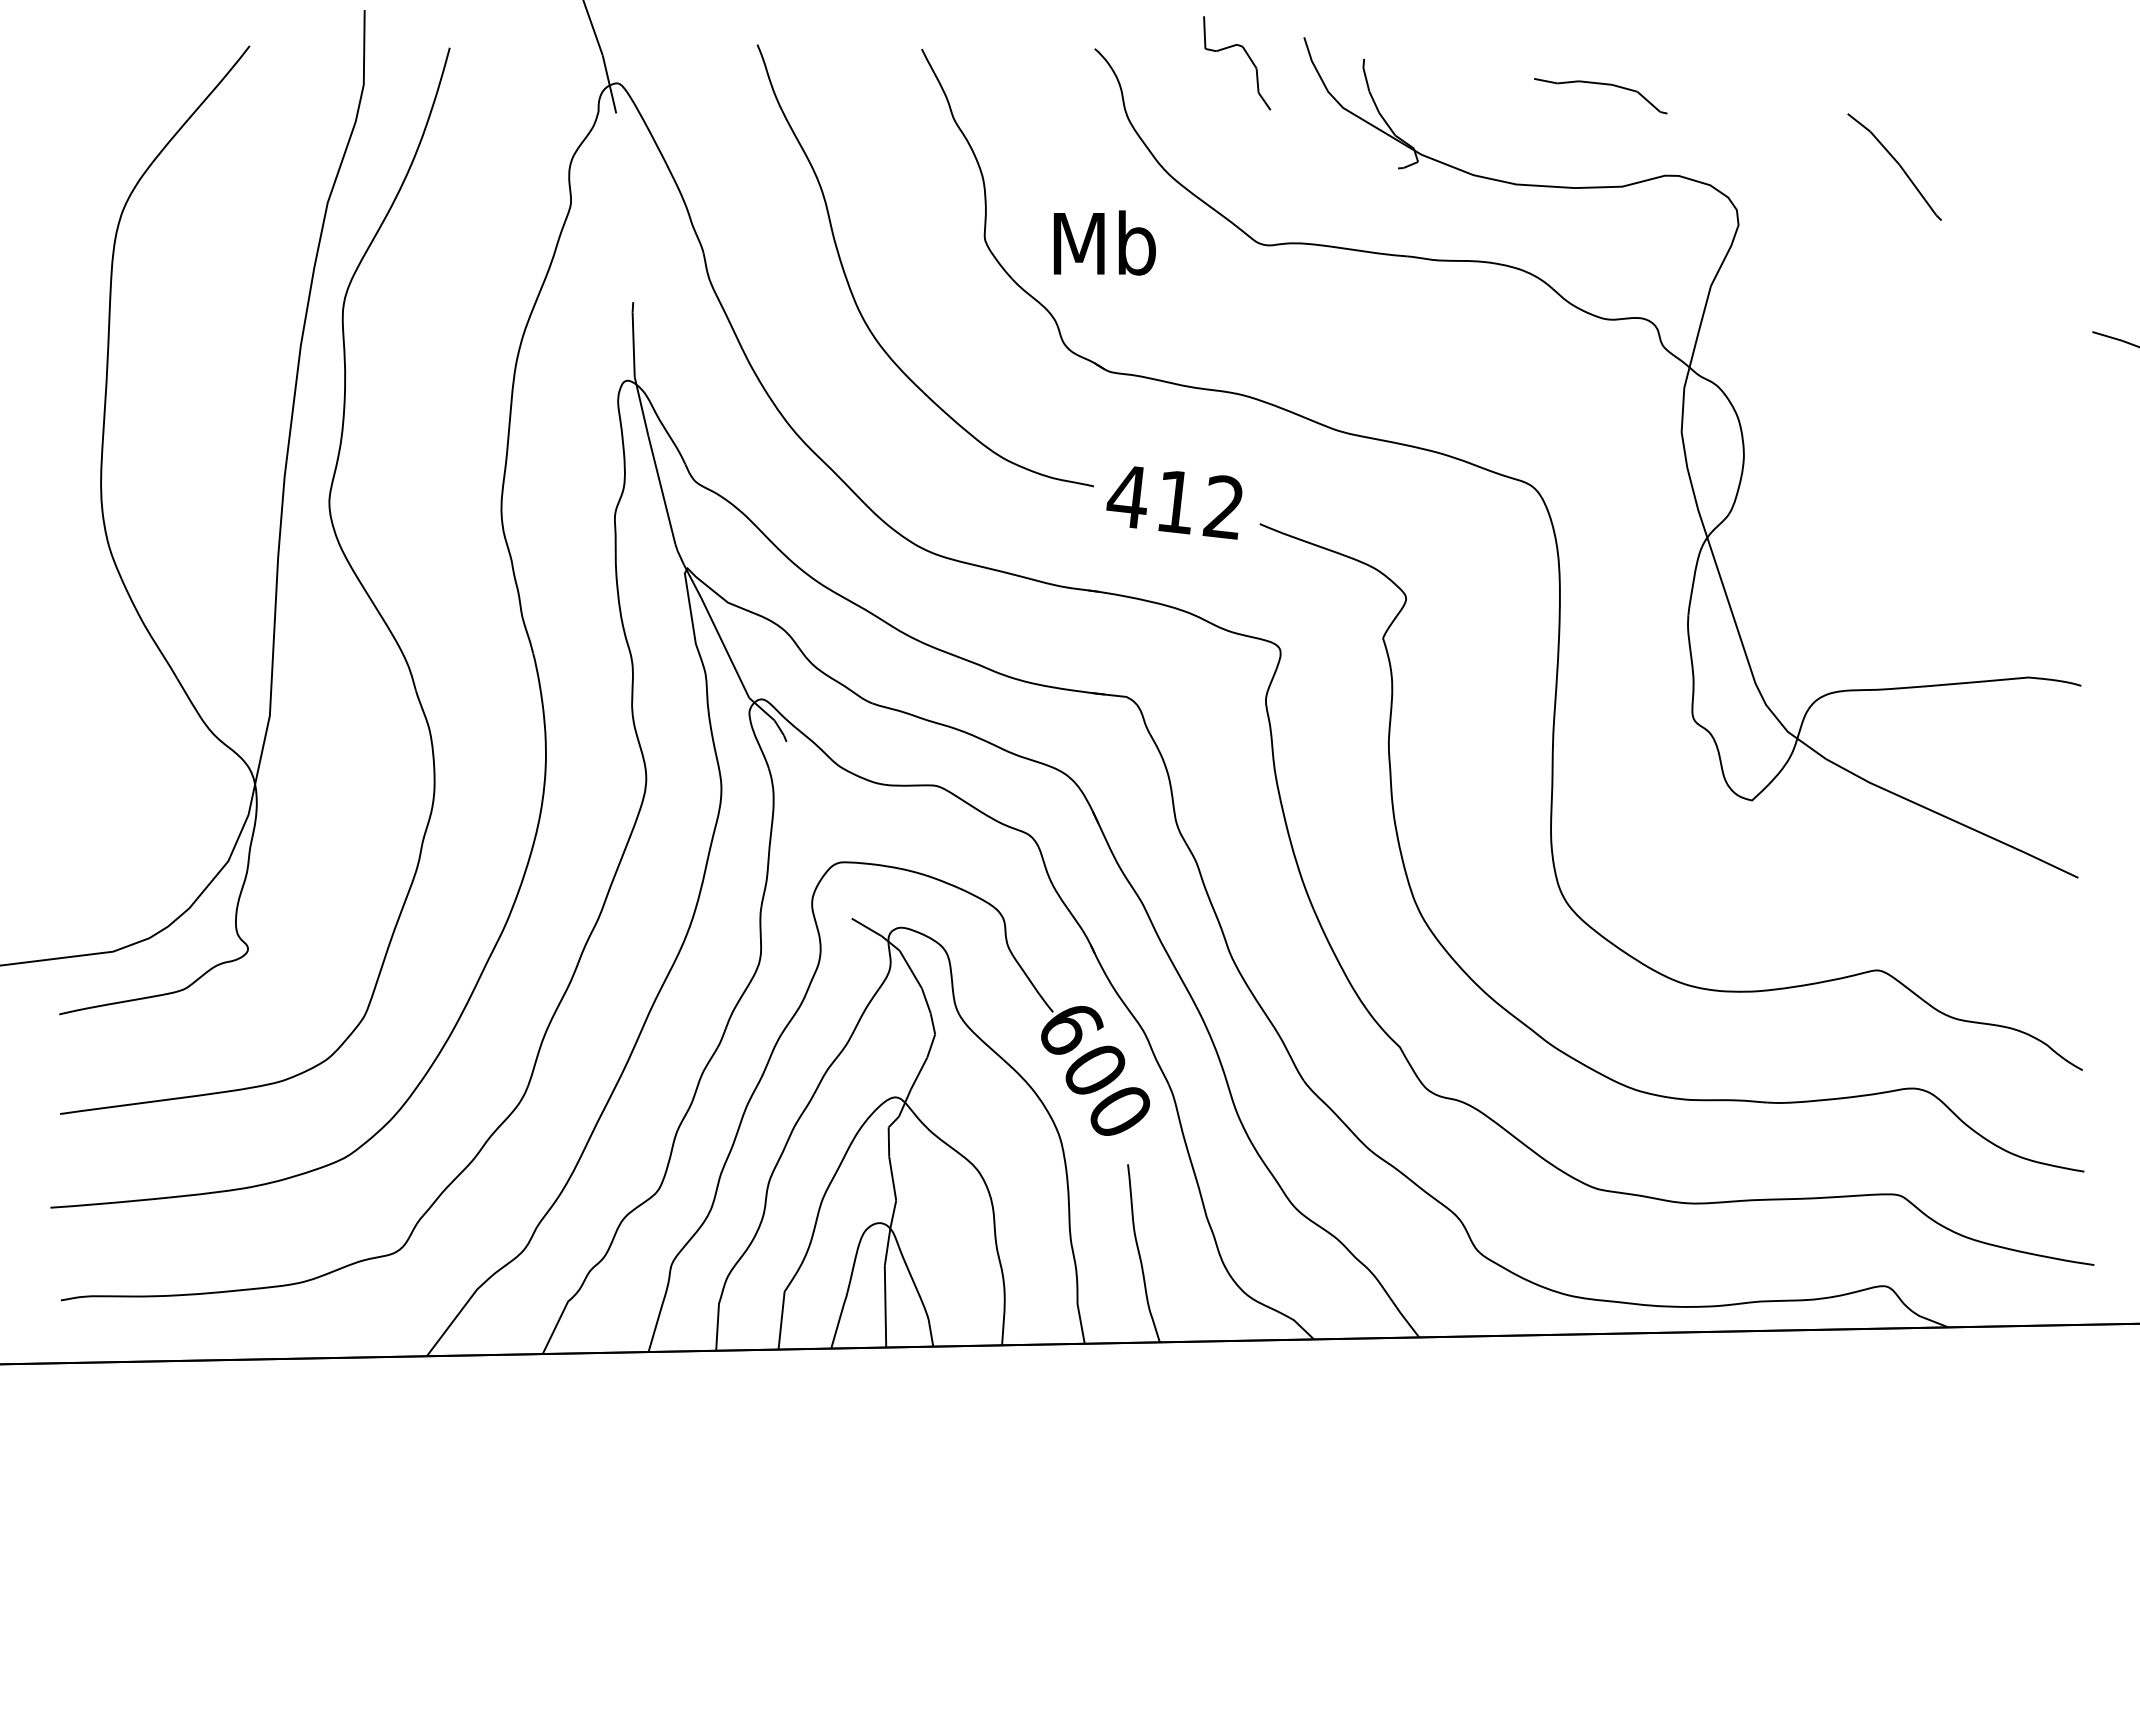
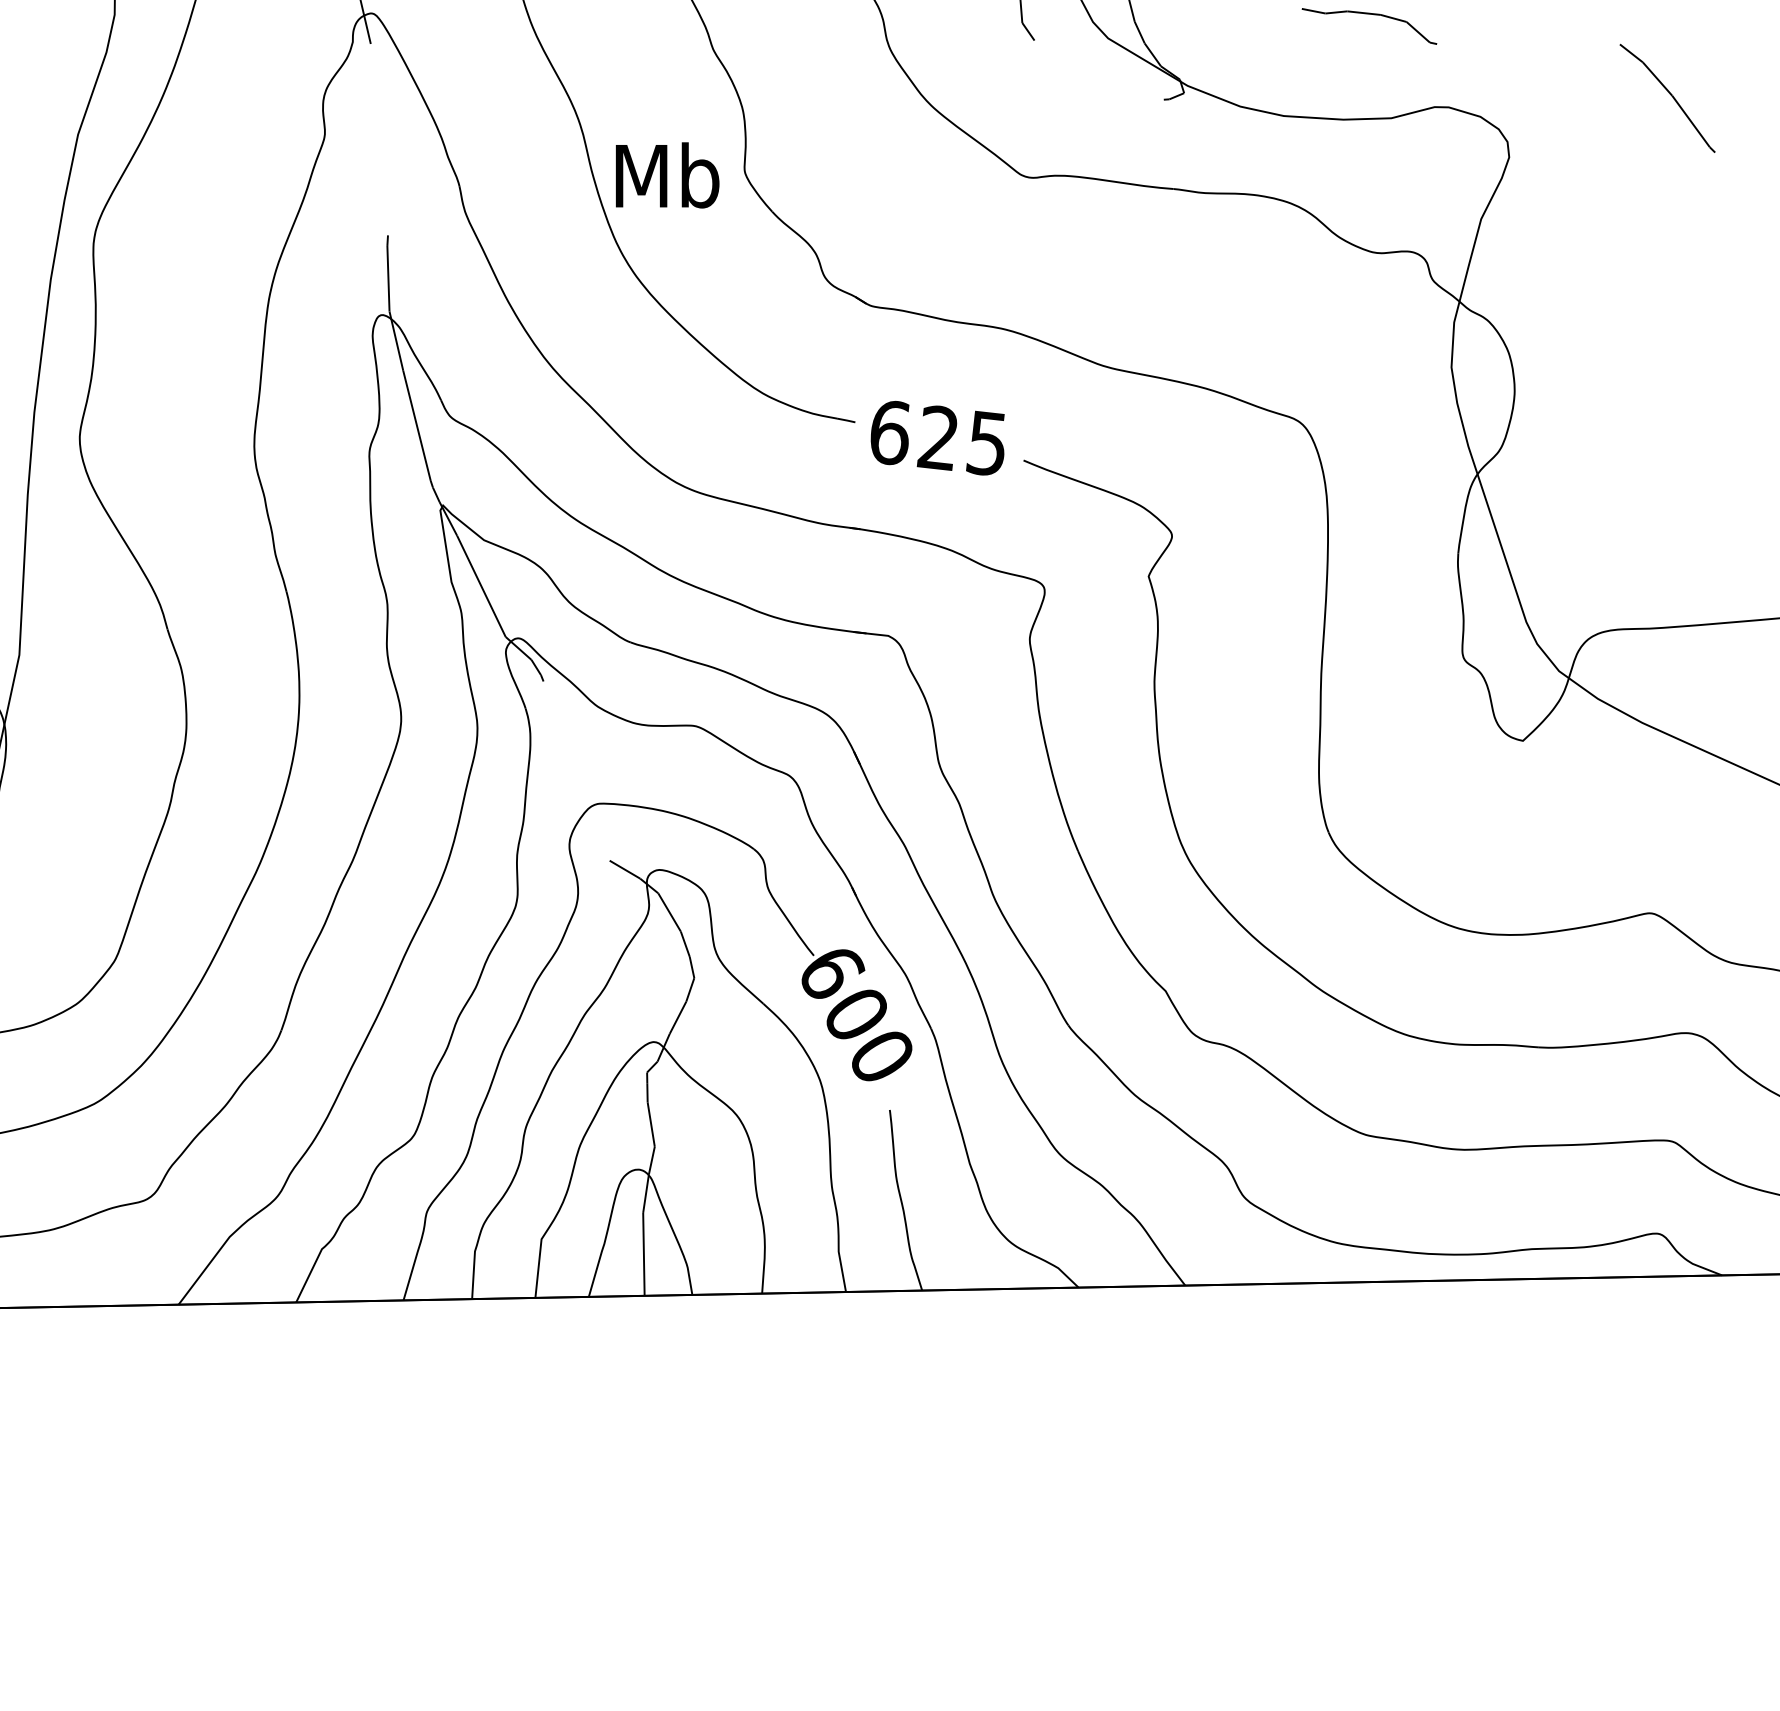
text: (1104, 242) -> (667, 174), moved
text: (1174, 502) -> (937, 438), 412 -> 625

